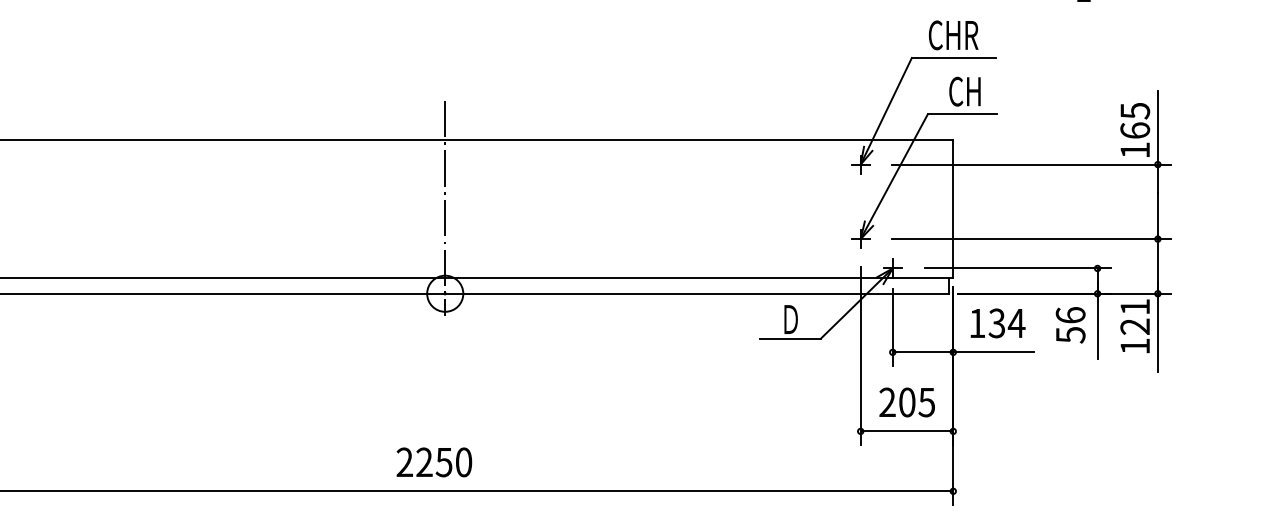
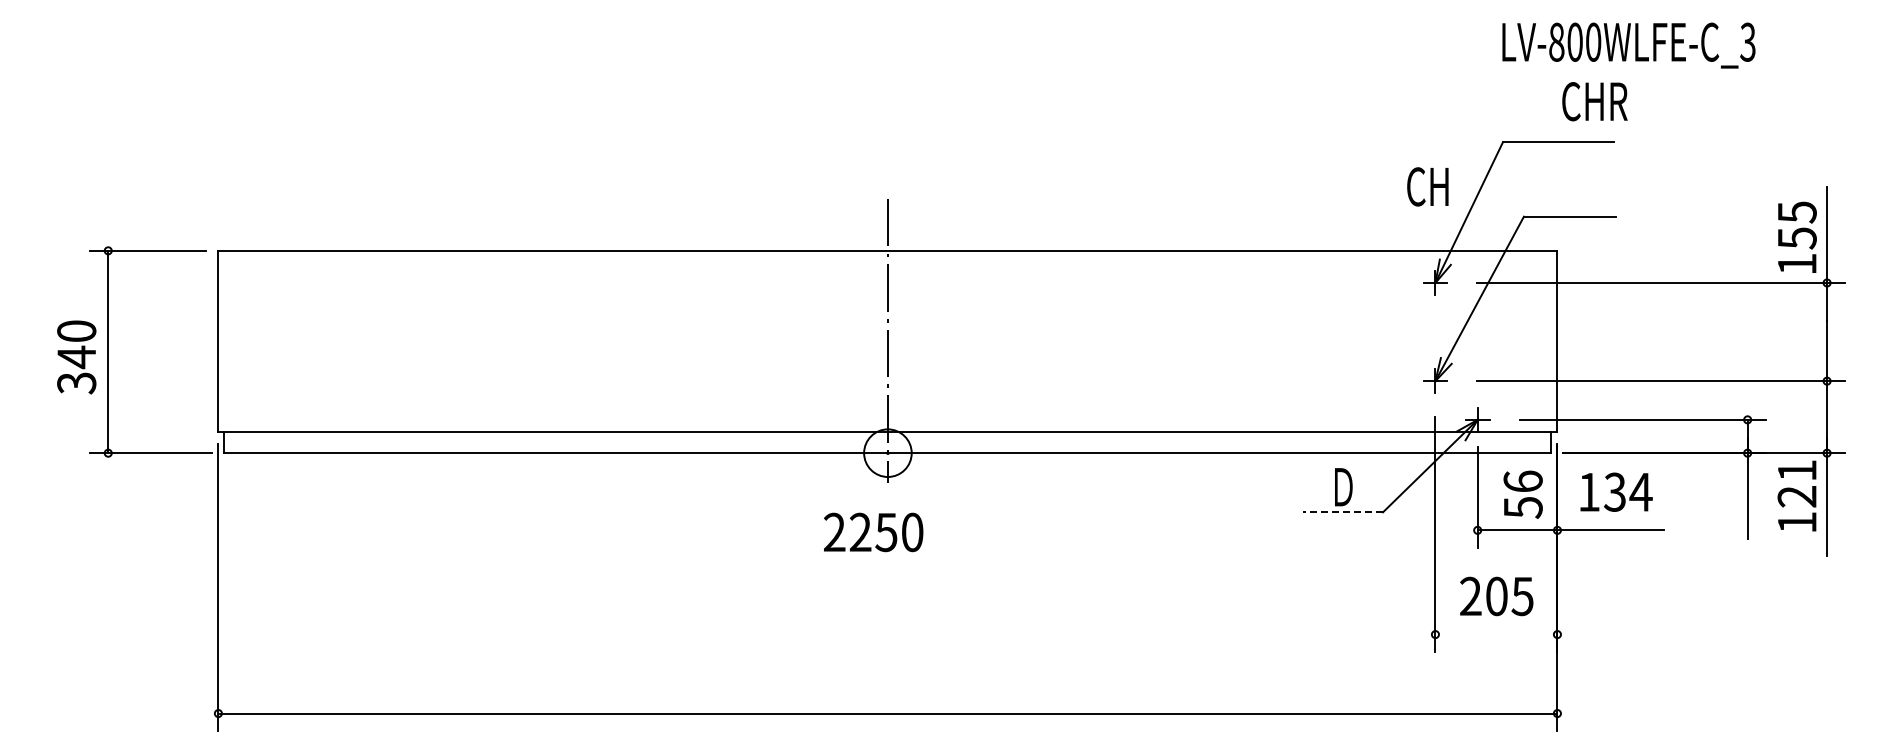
text: (953, 35) -> (1594, 101), moved
text: (964, 91) -> (1427, 186), moved
text: (1134, 130) -> (1796, 238), 165 -> 155
text: (1070, 325) -> (1522, 494), moved
line: (790, 338) -> (1343, 512), solid -> dashed
line: (907, 431) -> (1496, 634), removed
text: (434, 462) -> (873, 532), moved

